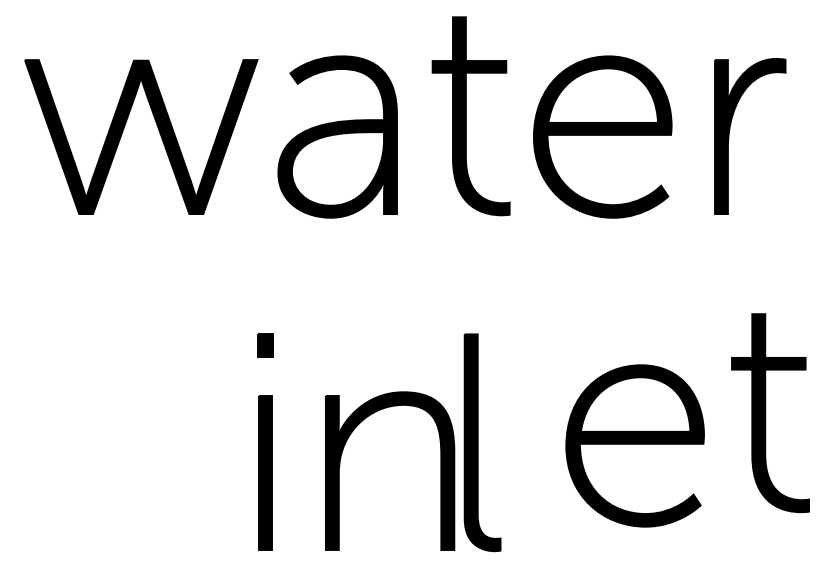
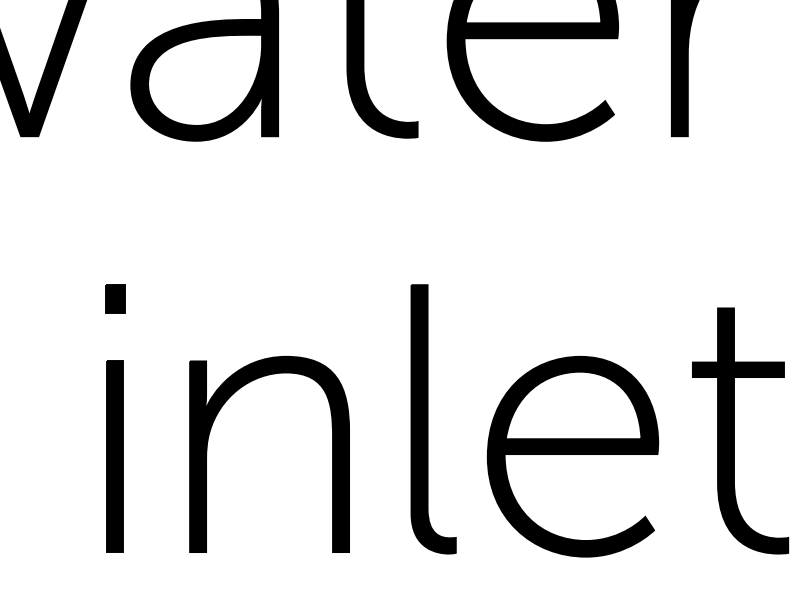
part: (770, 413) -> (740, 431), moved
part: (482, 442) -> (433, 419), moved
part: (634, 445) -> (572, 456), moved

